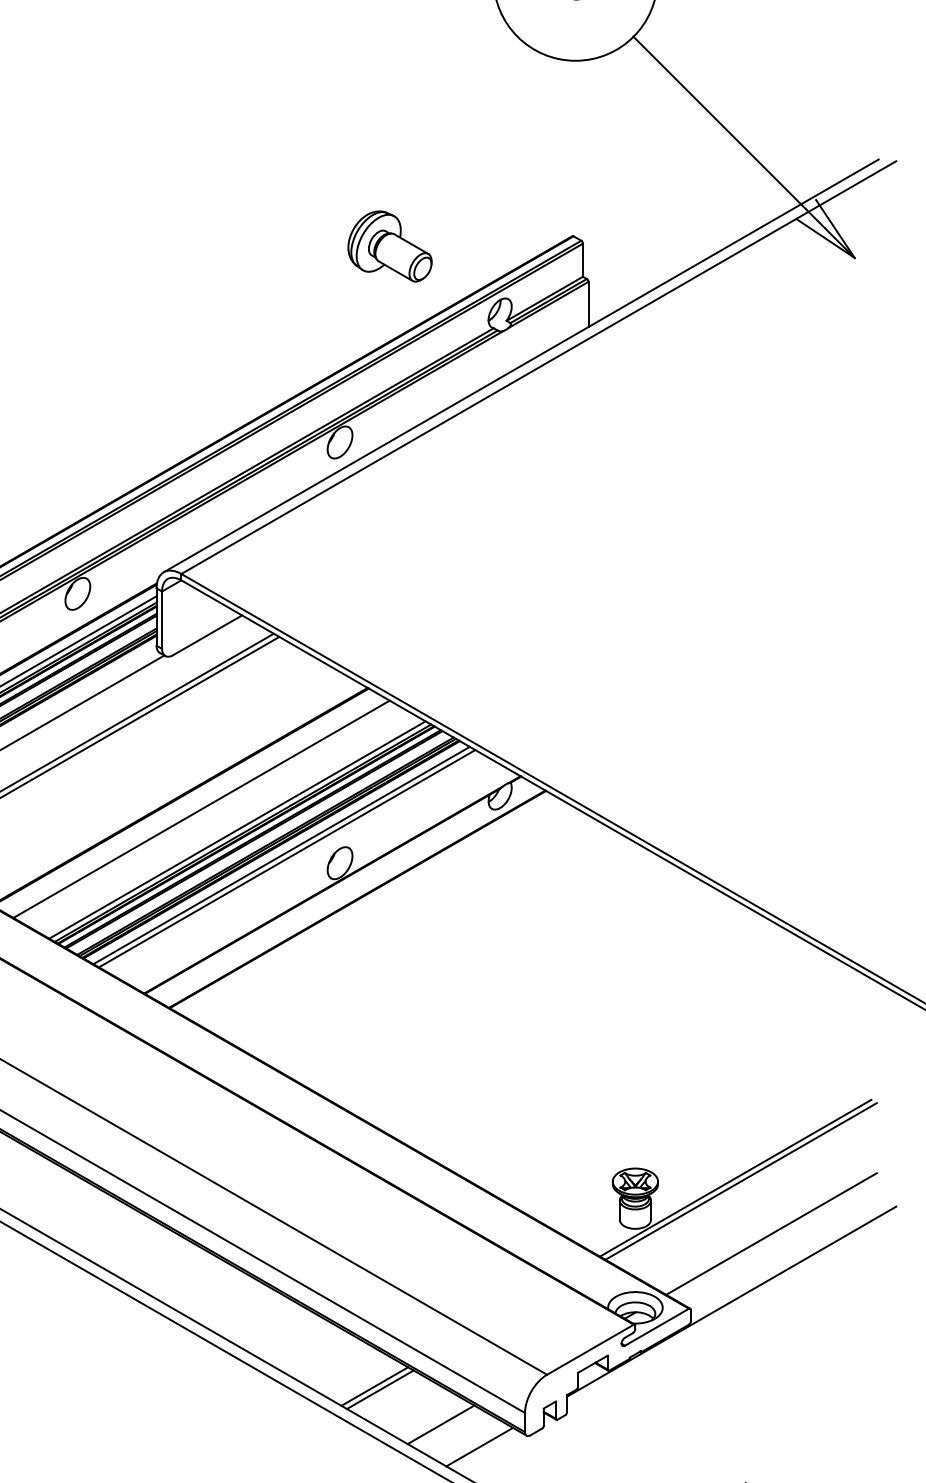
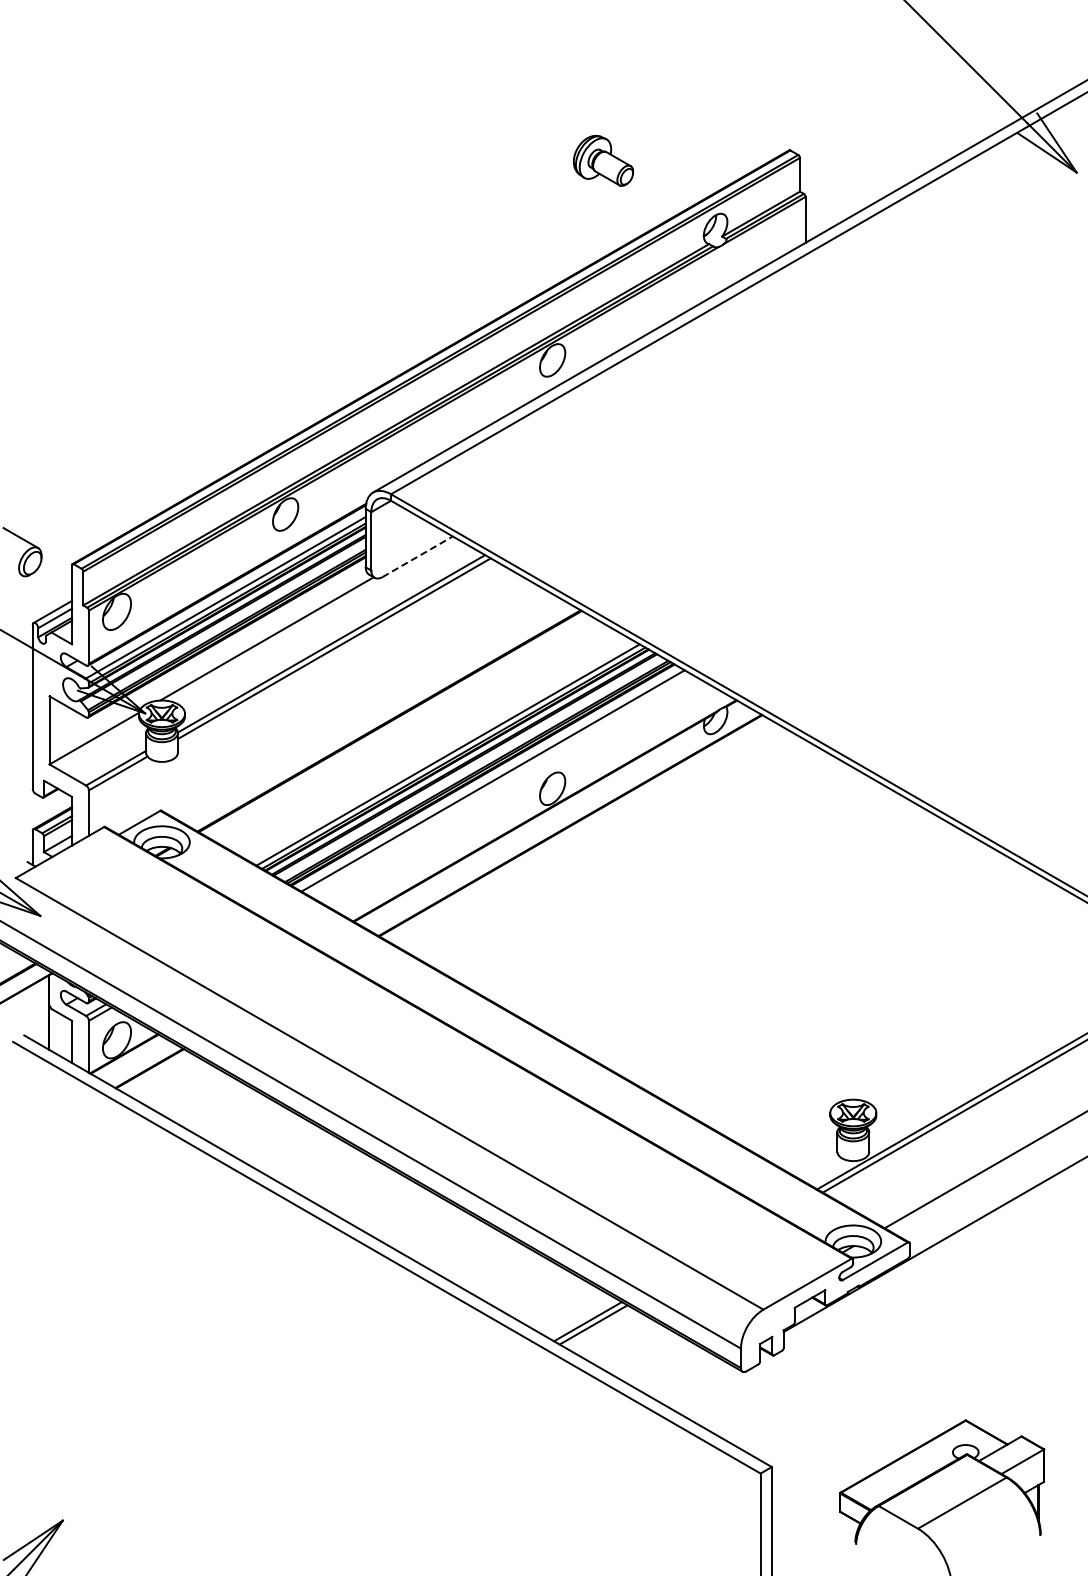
part: (390, 246) -> (603, 160), size x0.7
line: (207, 635) -> (417, 556), solid -> dashed
line: (201, 808) -> (411, 733), removed
line: (286, 858) -> (498, 783), removed
line: (441, 1424) -> (655, 1360), removed
line: (479, 1446) -> (694, 1382), removed

